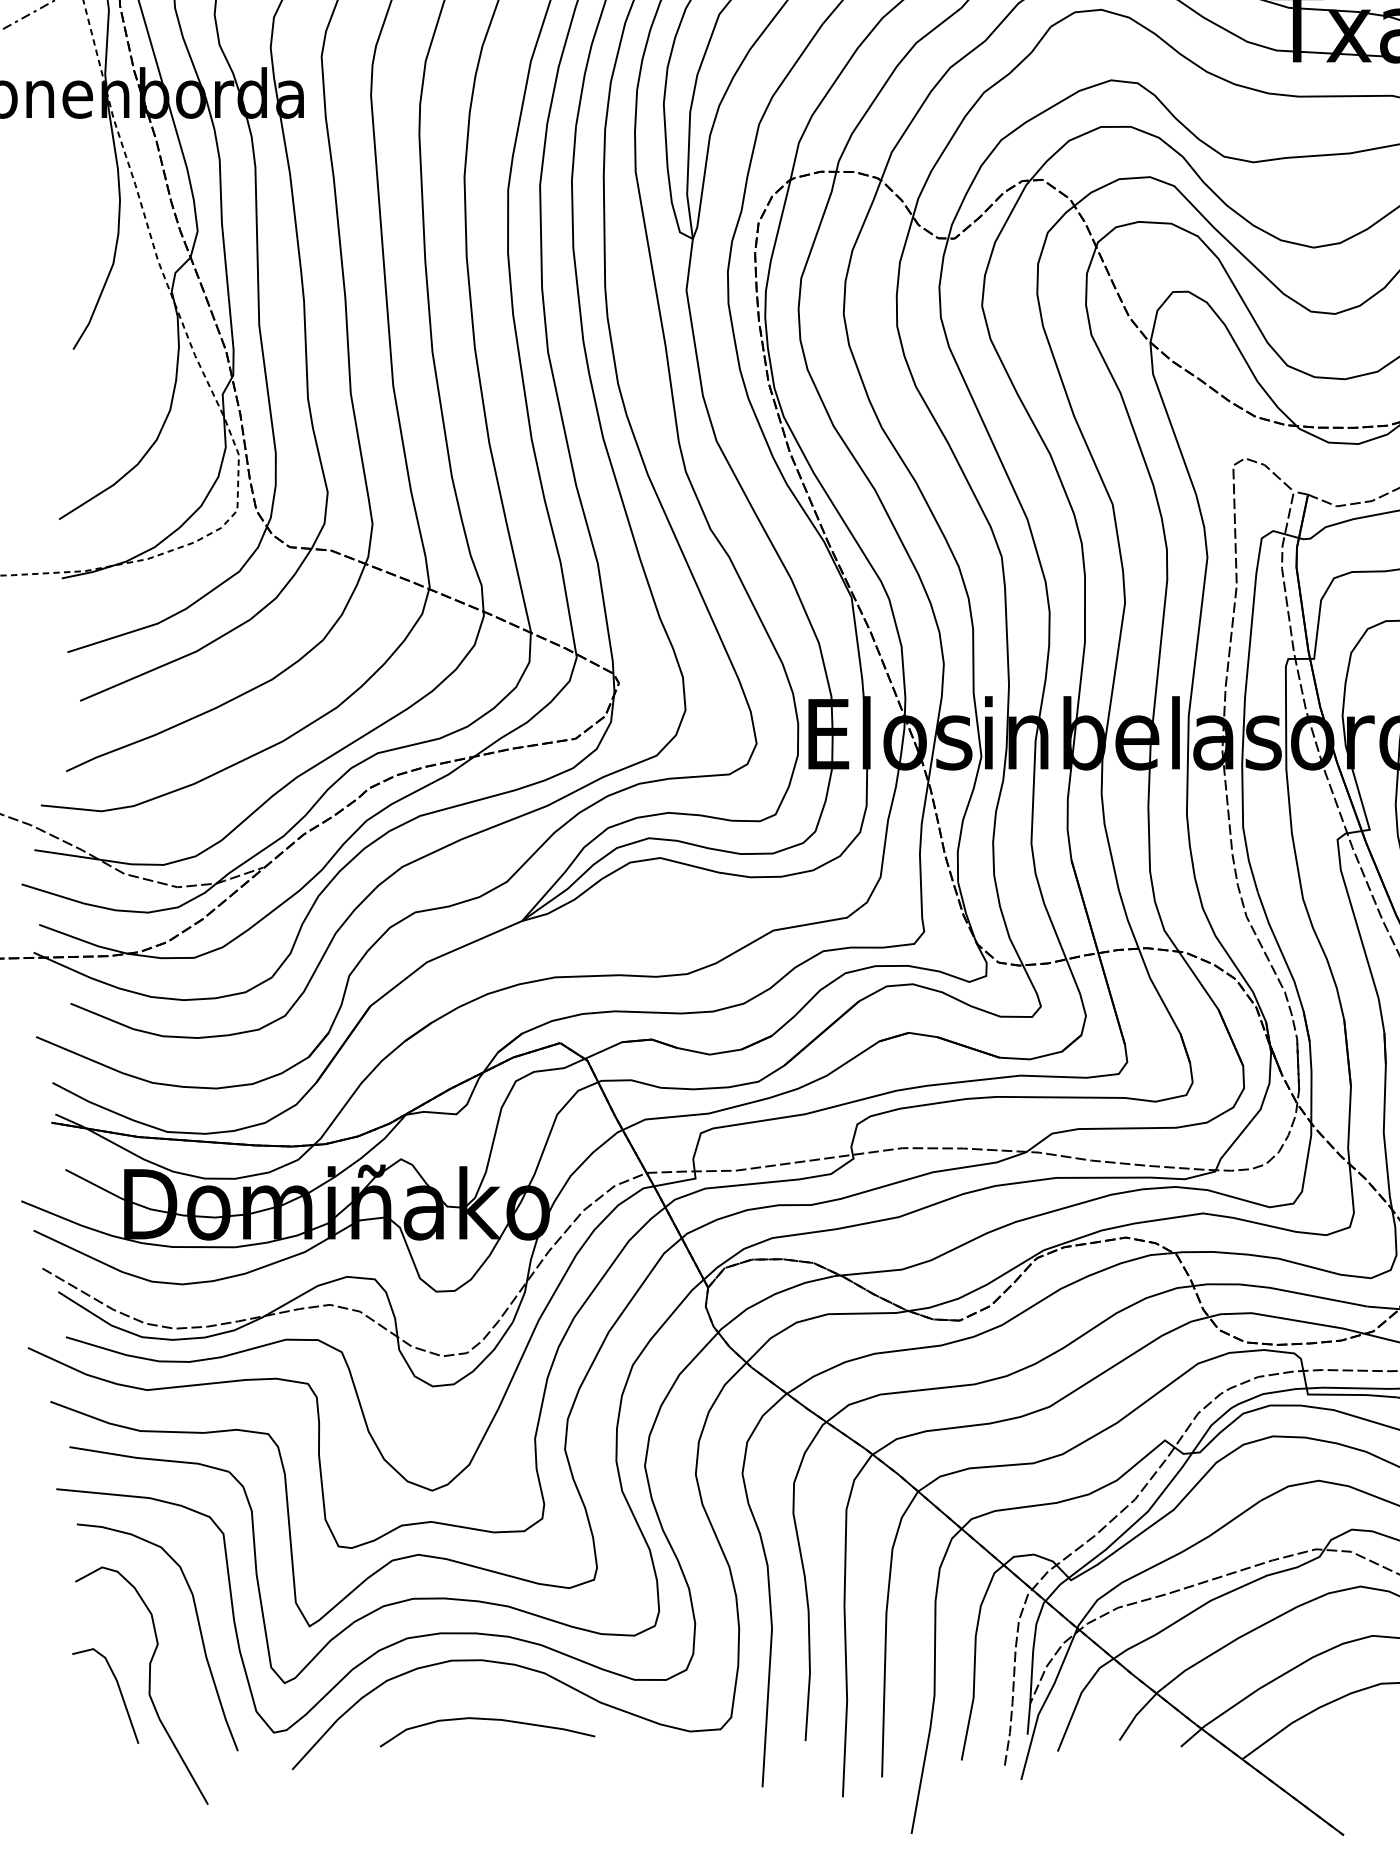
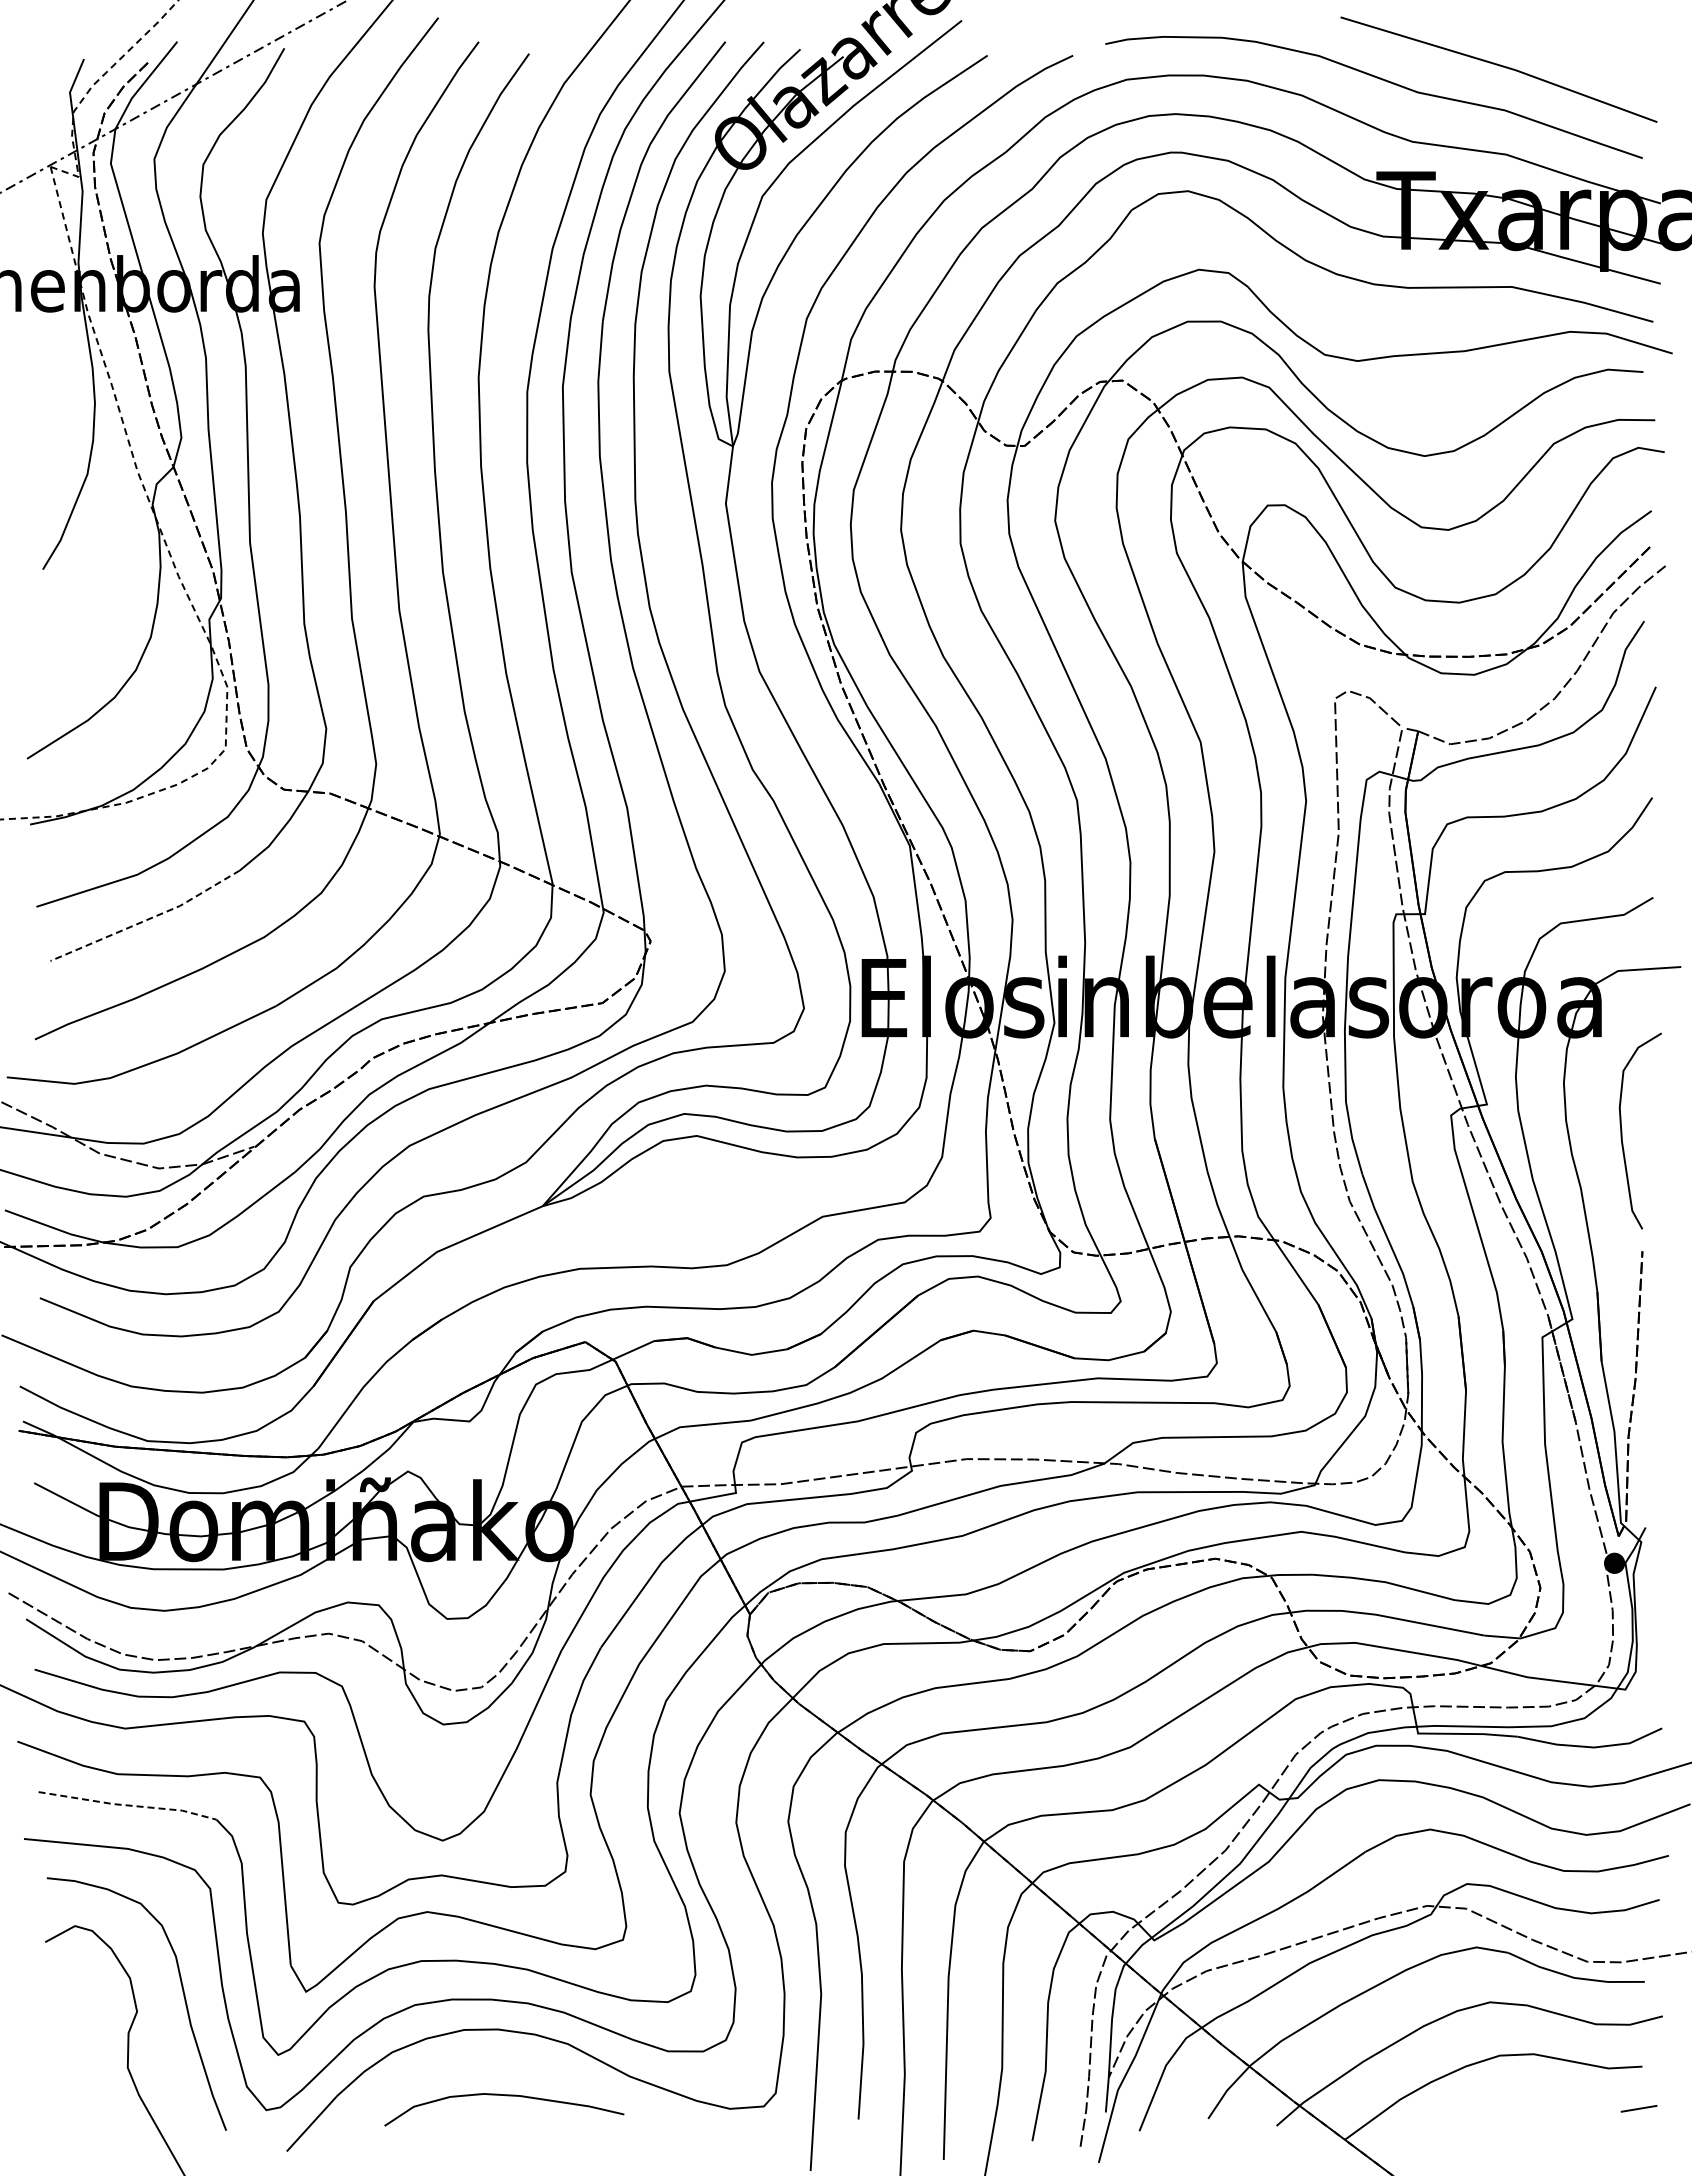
line: (167, 663) -> (147, 919), solid -> dashed
line: (149, 1459) -> (127, 1805), solid -> dashed
line: (119, 1691) -> (94, 2064), removed

